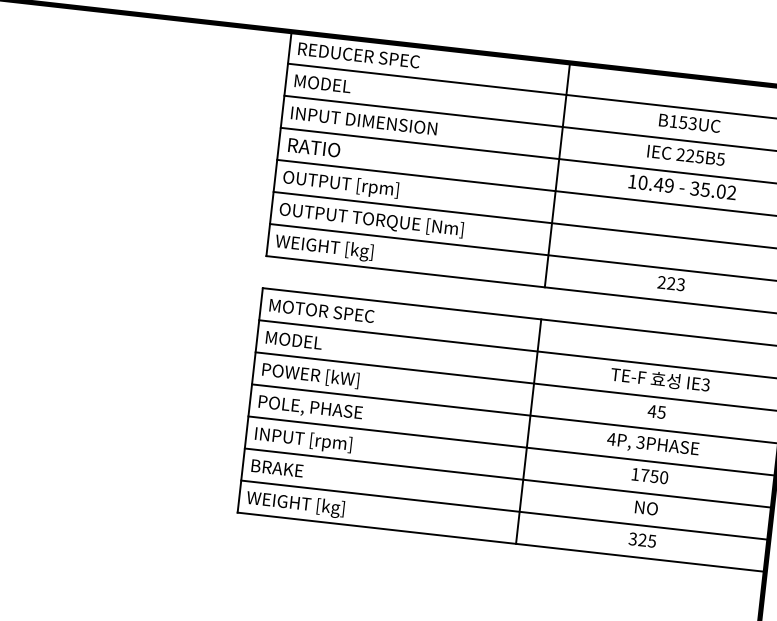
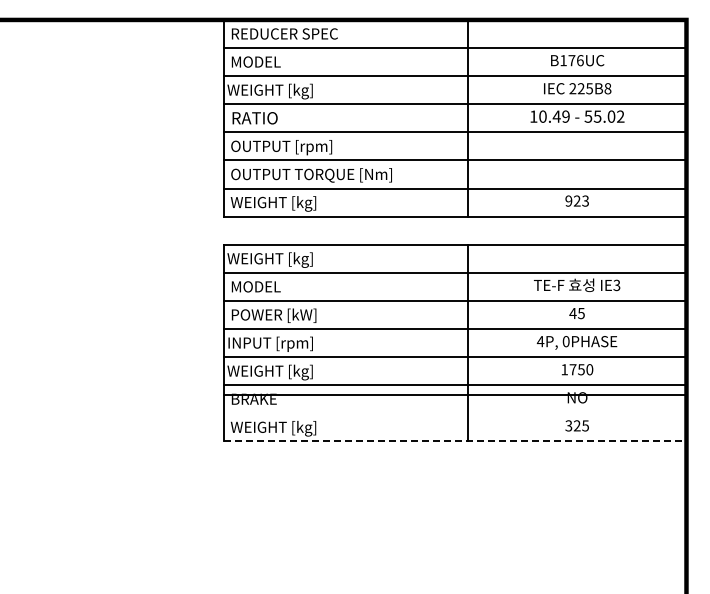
text: (361, 122) -> (293, 91), INPUT DIMENSION -> WEIGHT [kg]
text: (687, 122) -> (575, 60), B153UC -> B176UC
text: (720, 158) -> (607, 88), 225B5 -> 225B8
text: (695, 188) -> (588, 116), 35.02 -> 55.02
text: (661, 282) -> (568, 201), 223 -> 923
text: (319, 311) -> (275, 259), MOTOR SPEC -> WEIGHT [kg]
text: (308, 407) -> (275, 343), POLE, PHASE -> INPUT [rpm]
text: (300, 440) -> (271, 372), INPUT [rpm] -> WEIGHT [kg]
text: (639, 442) -> (565, 341), 3PHASE -> 0PHASE
line: (505, 510) -> (455, 395), moved
line: (501, 542) -> (455, 441), solid -> dashed

